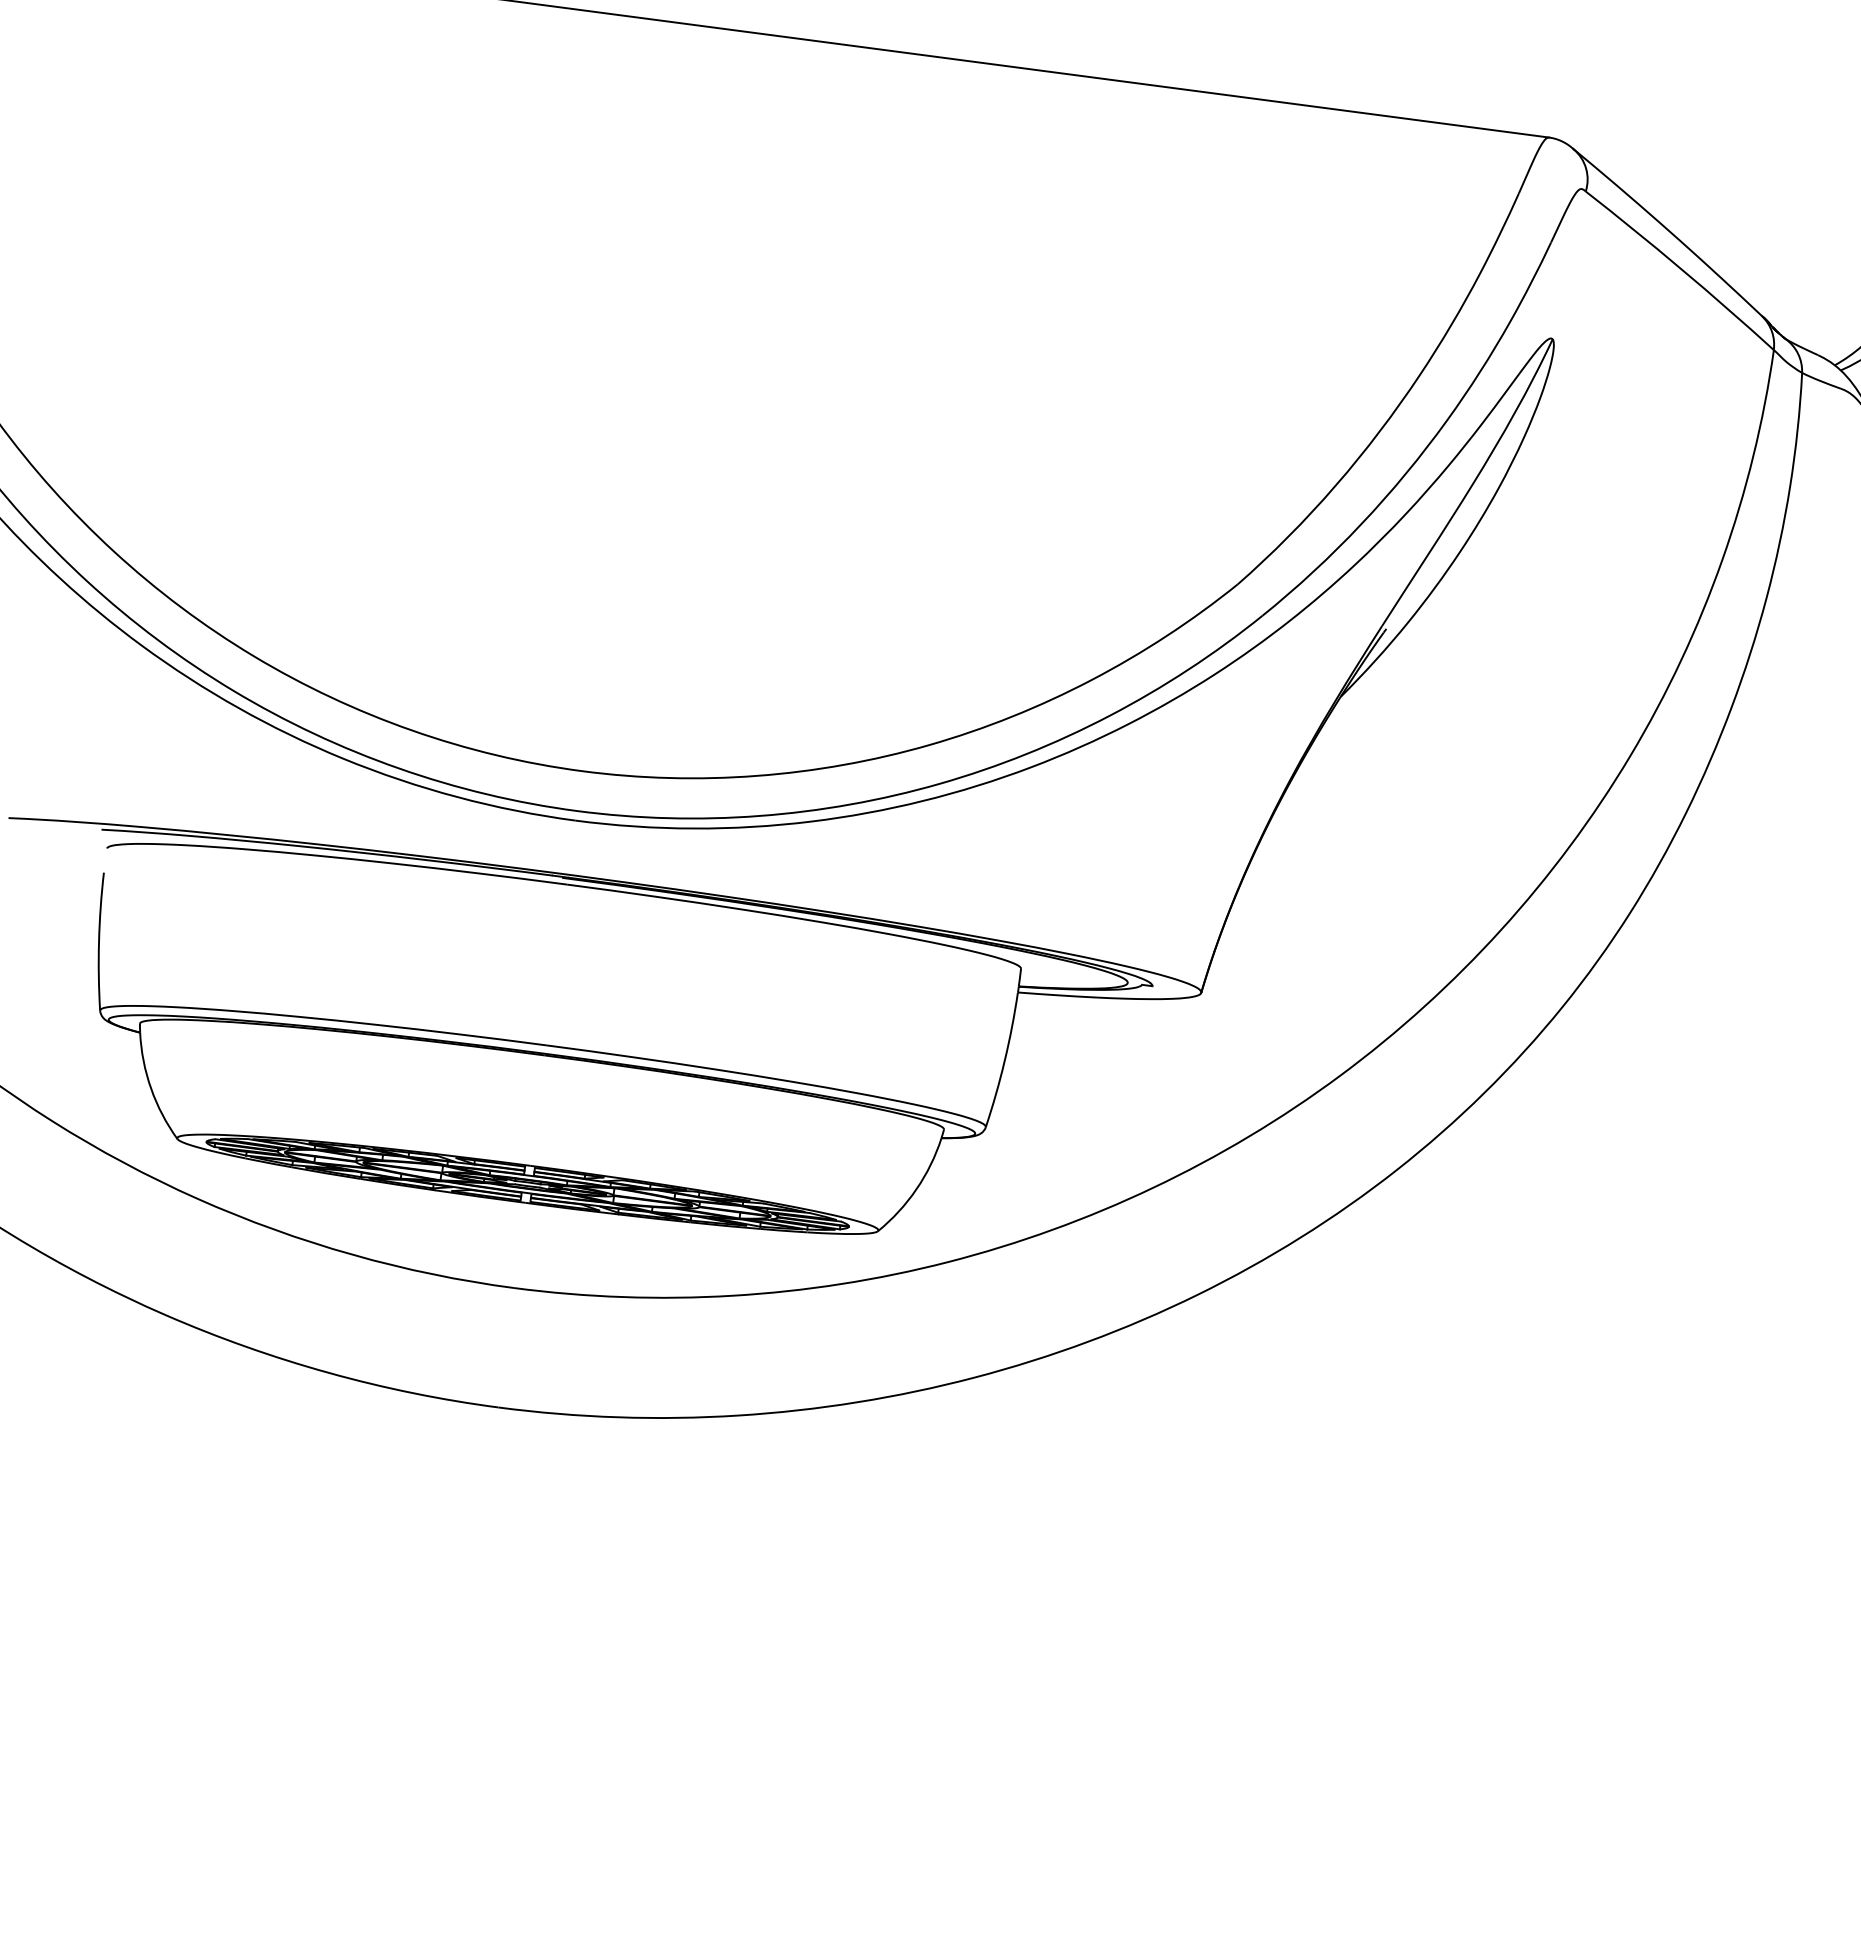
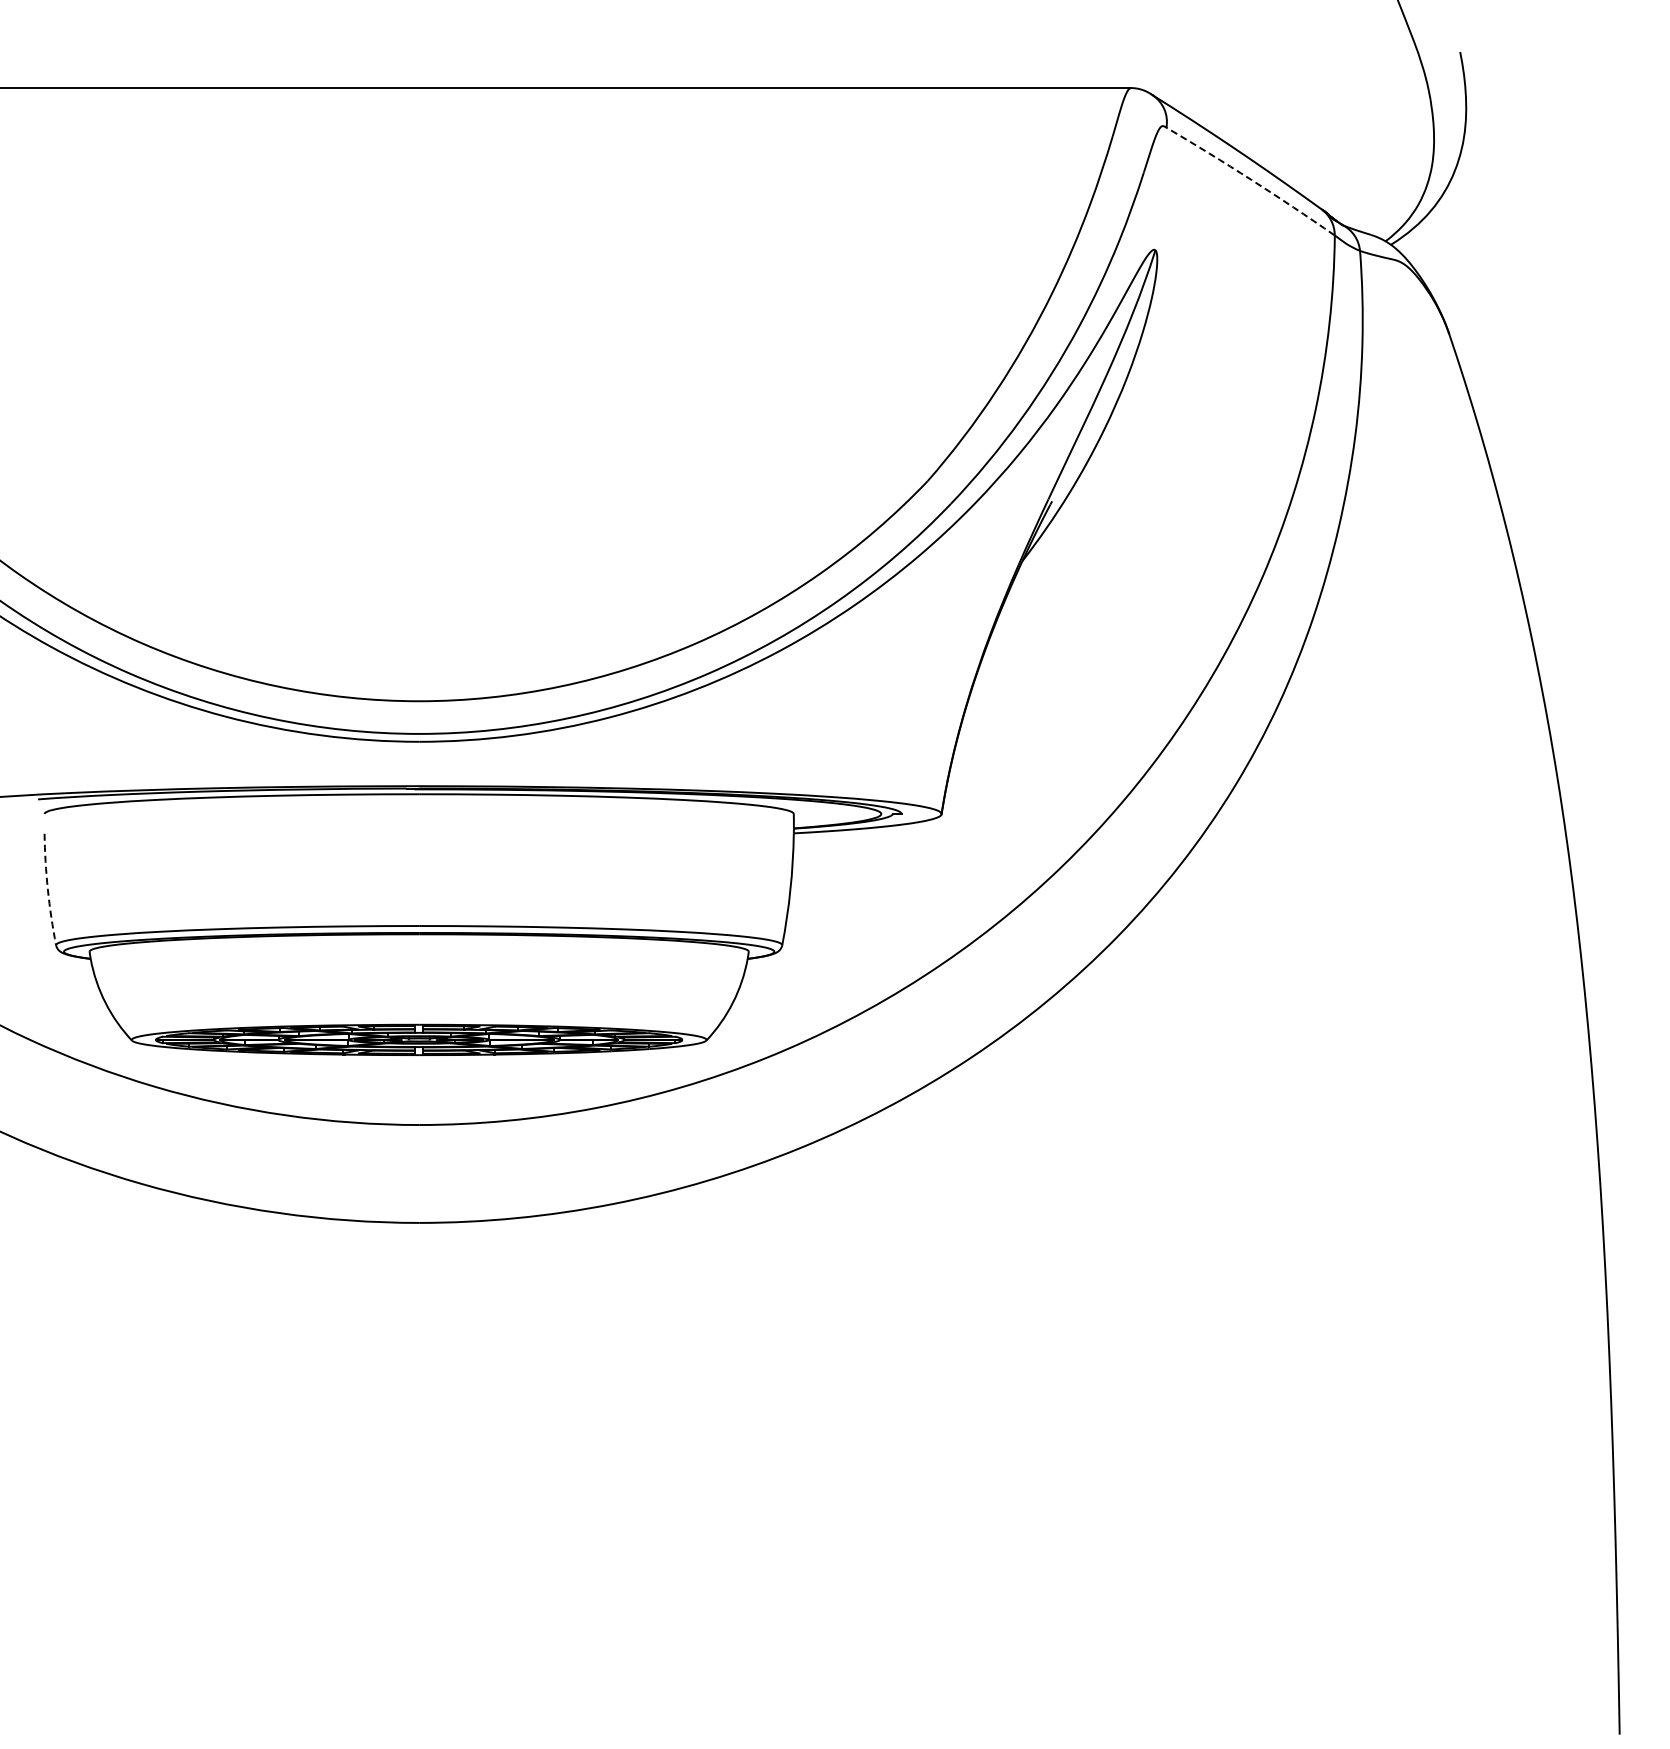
arc: (1681, 268) -> (1251, 179), solid -> dashed
arc: (98, 941) -> (47, 889), solid -> dashed

